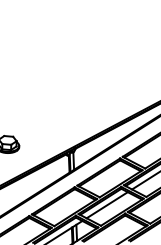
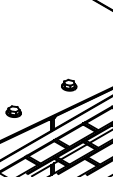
part: (95, 96) -> (69, 84), added

